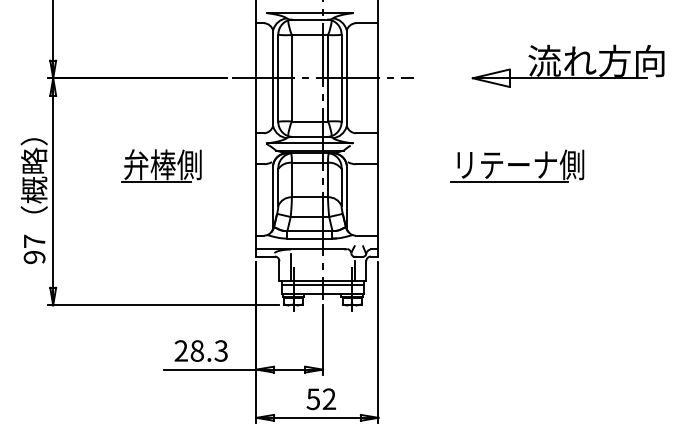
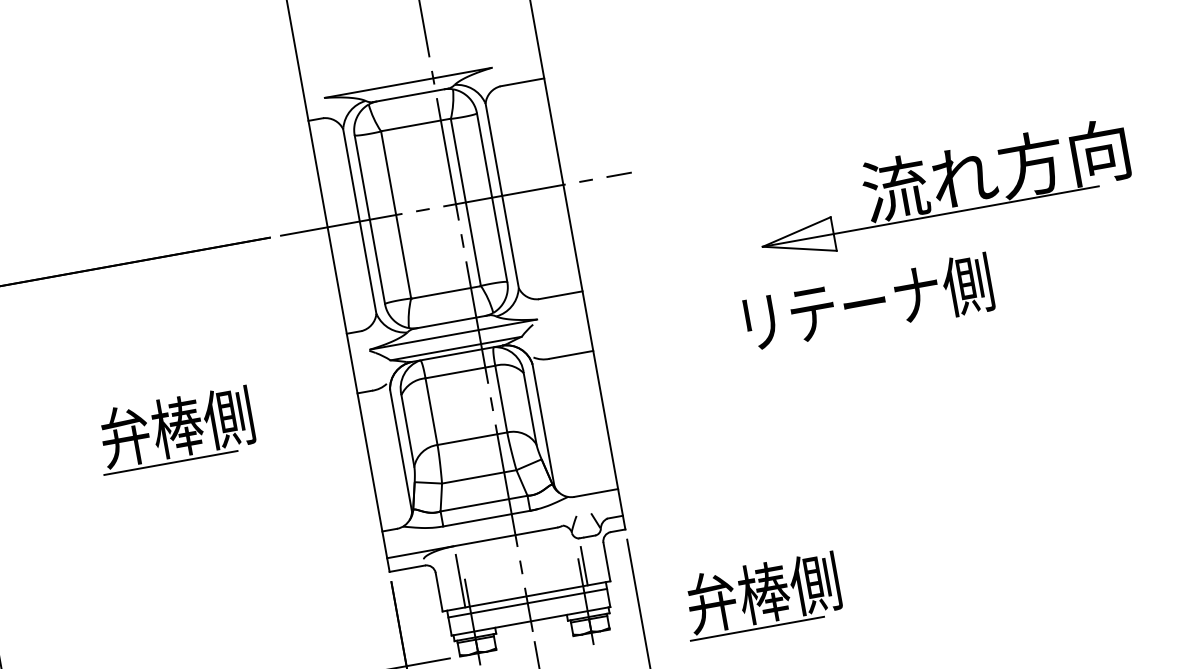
part: (567, 65) -> (941, 189), moved
line: (509, 182) -> (852, 340), removed
part: (440, 301) -> (760, 594), added

